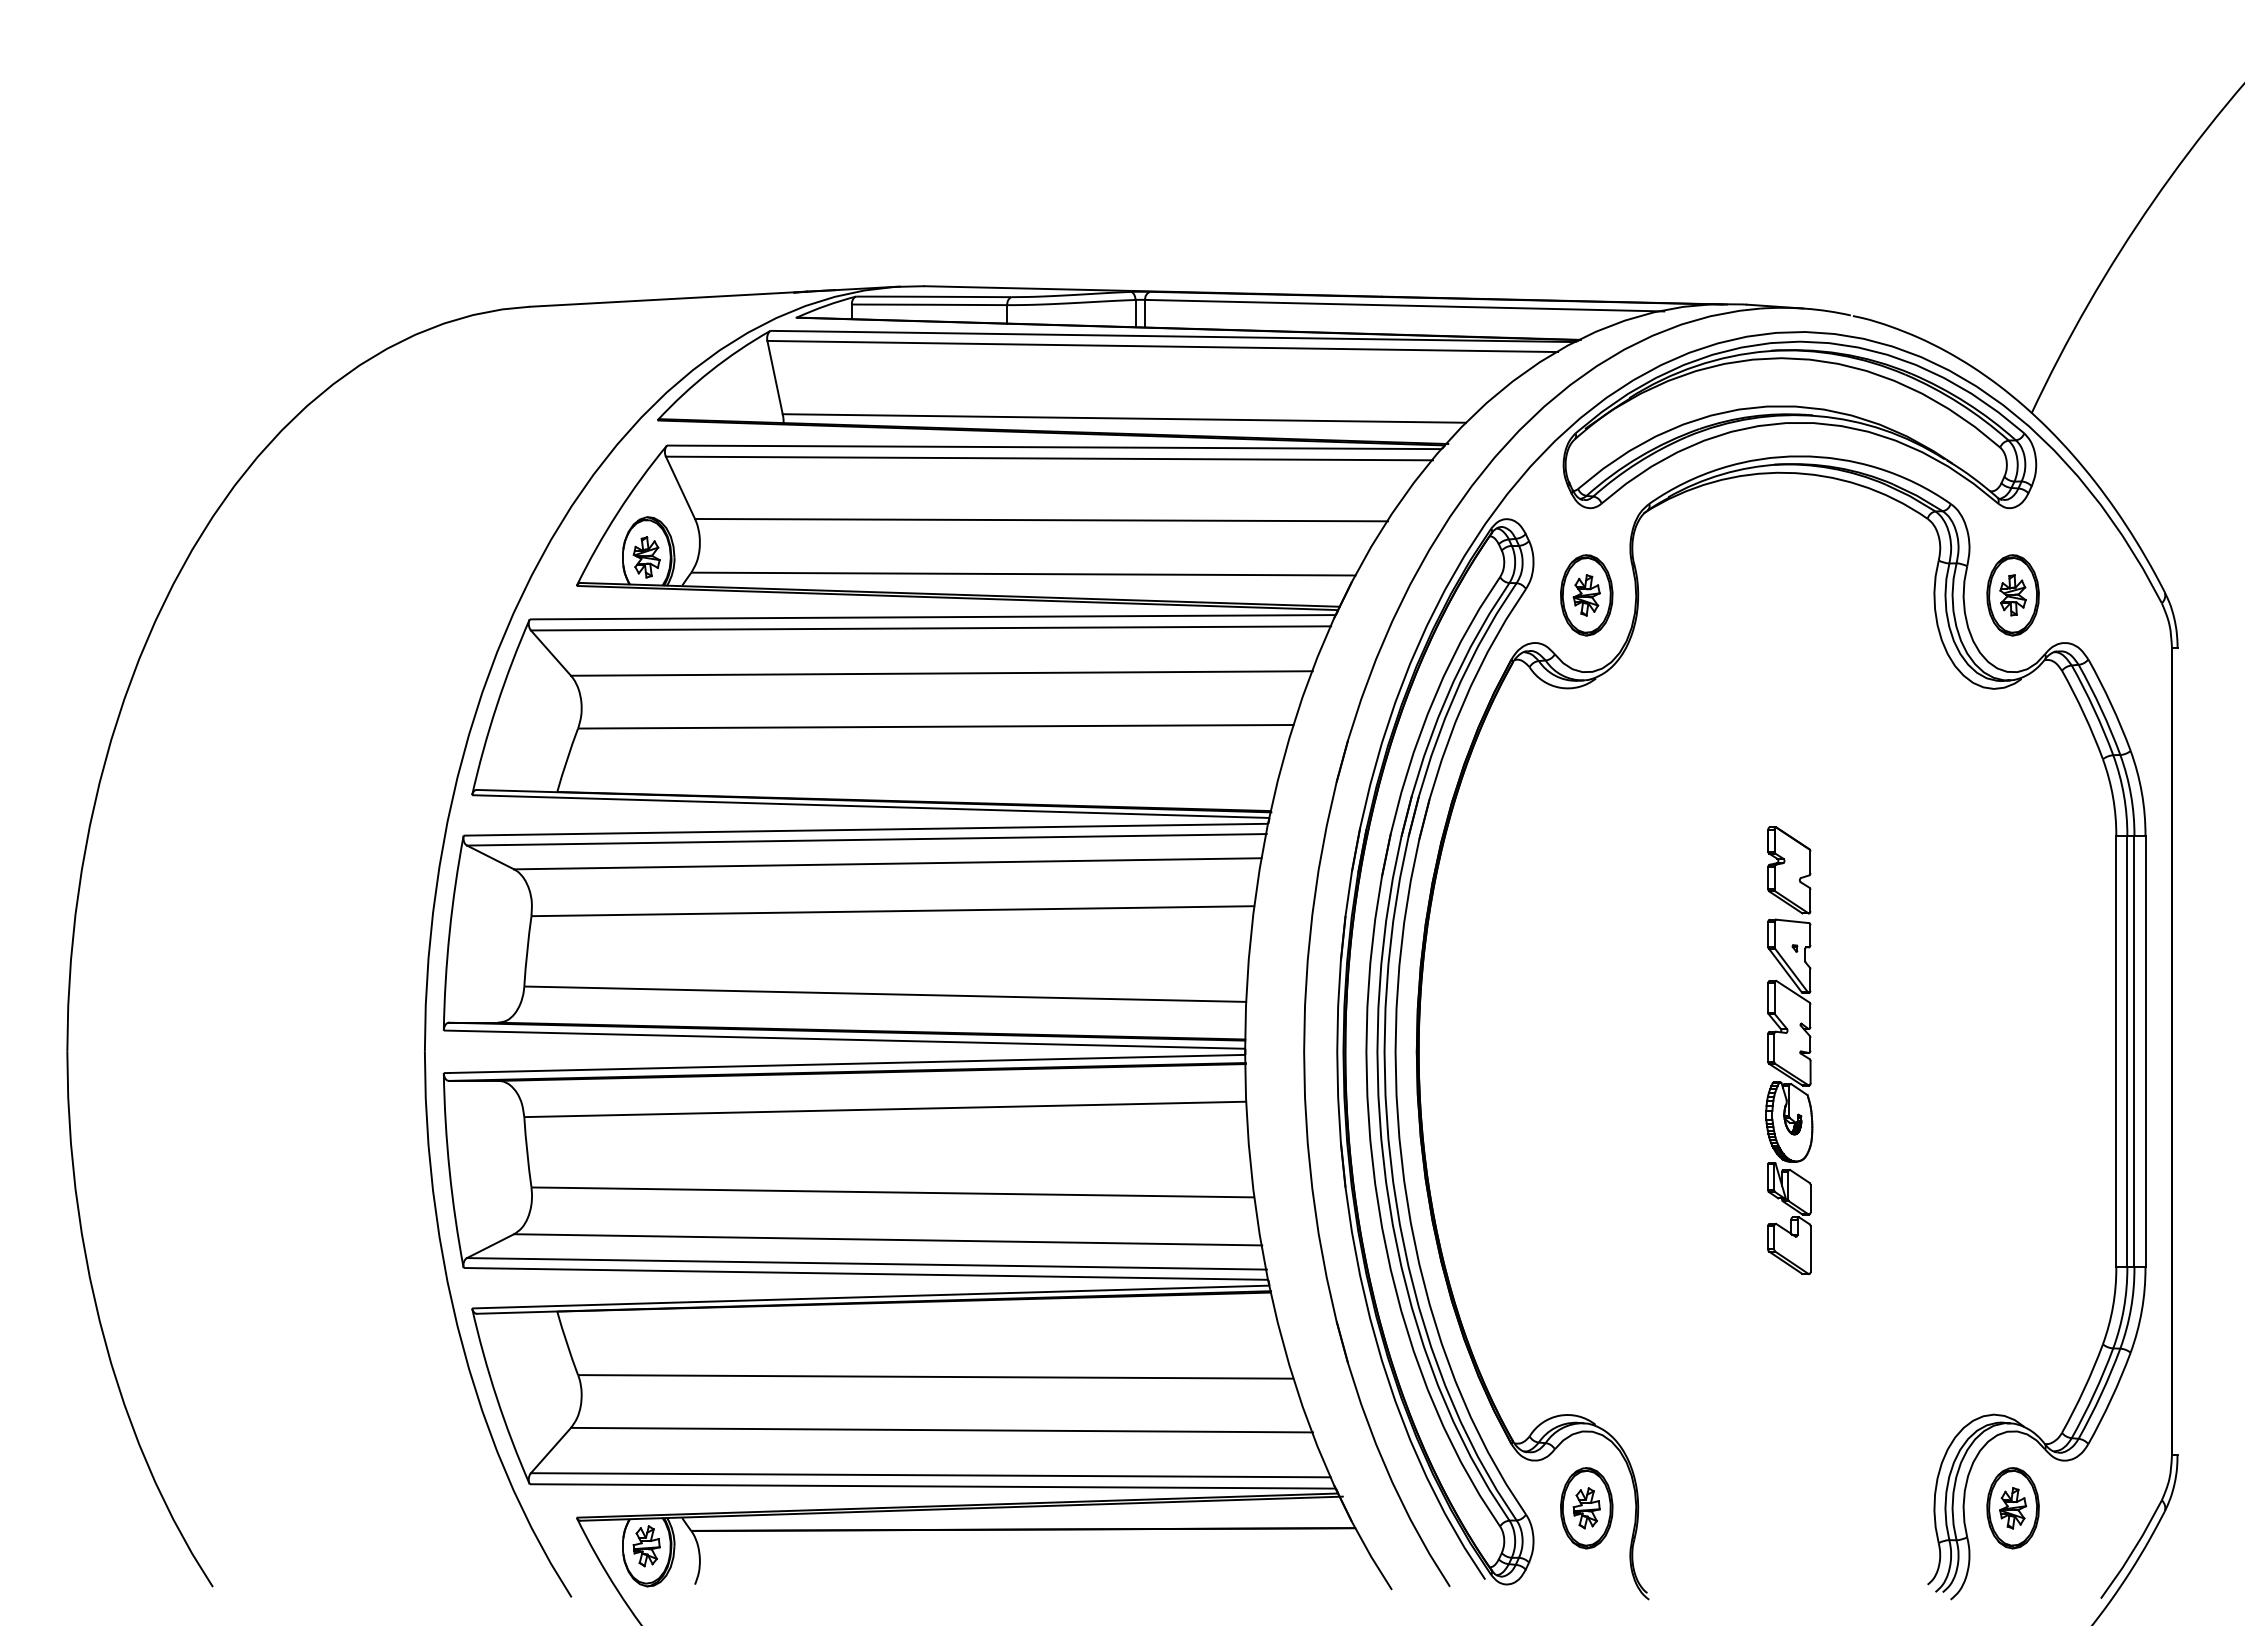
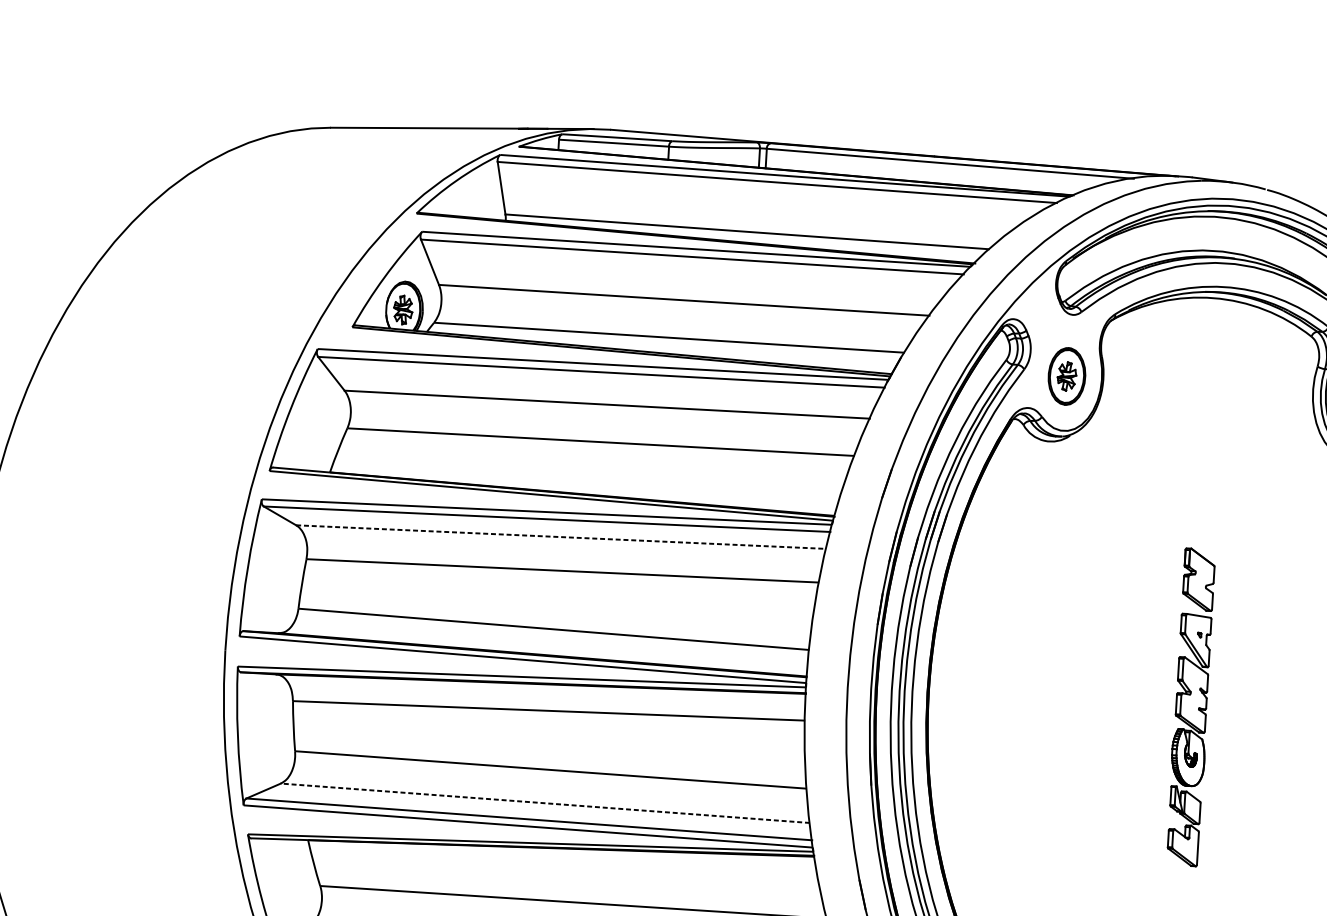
line: (887, 863) -> (560, 536), solid -> dashed
line: (887, 1239) -> (544, 803), solid -> dashed

